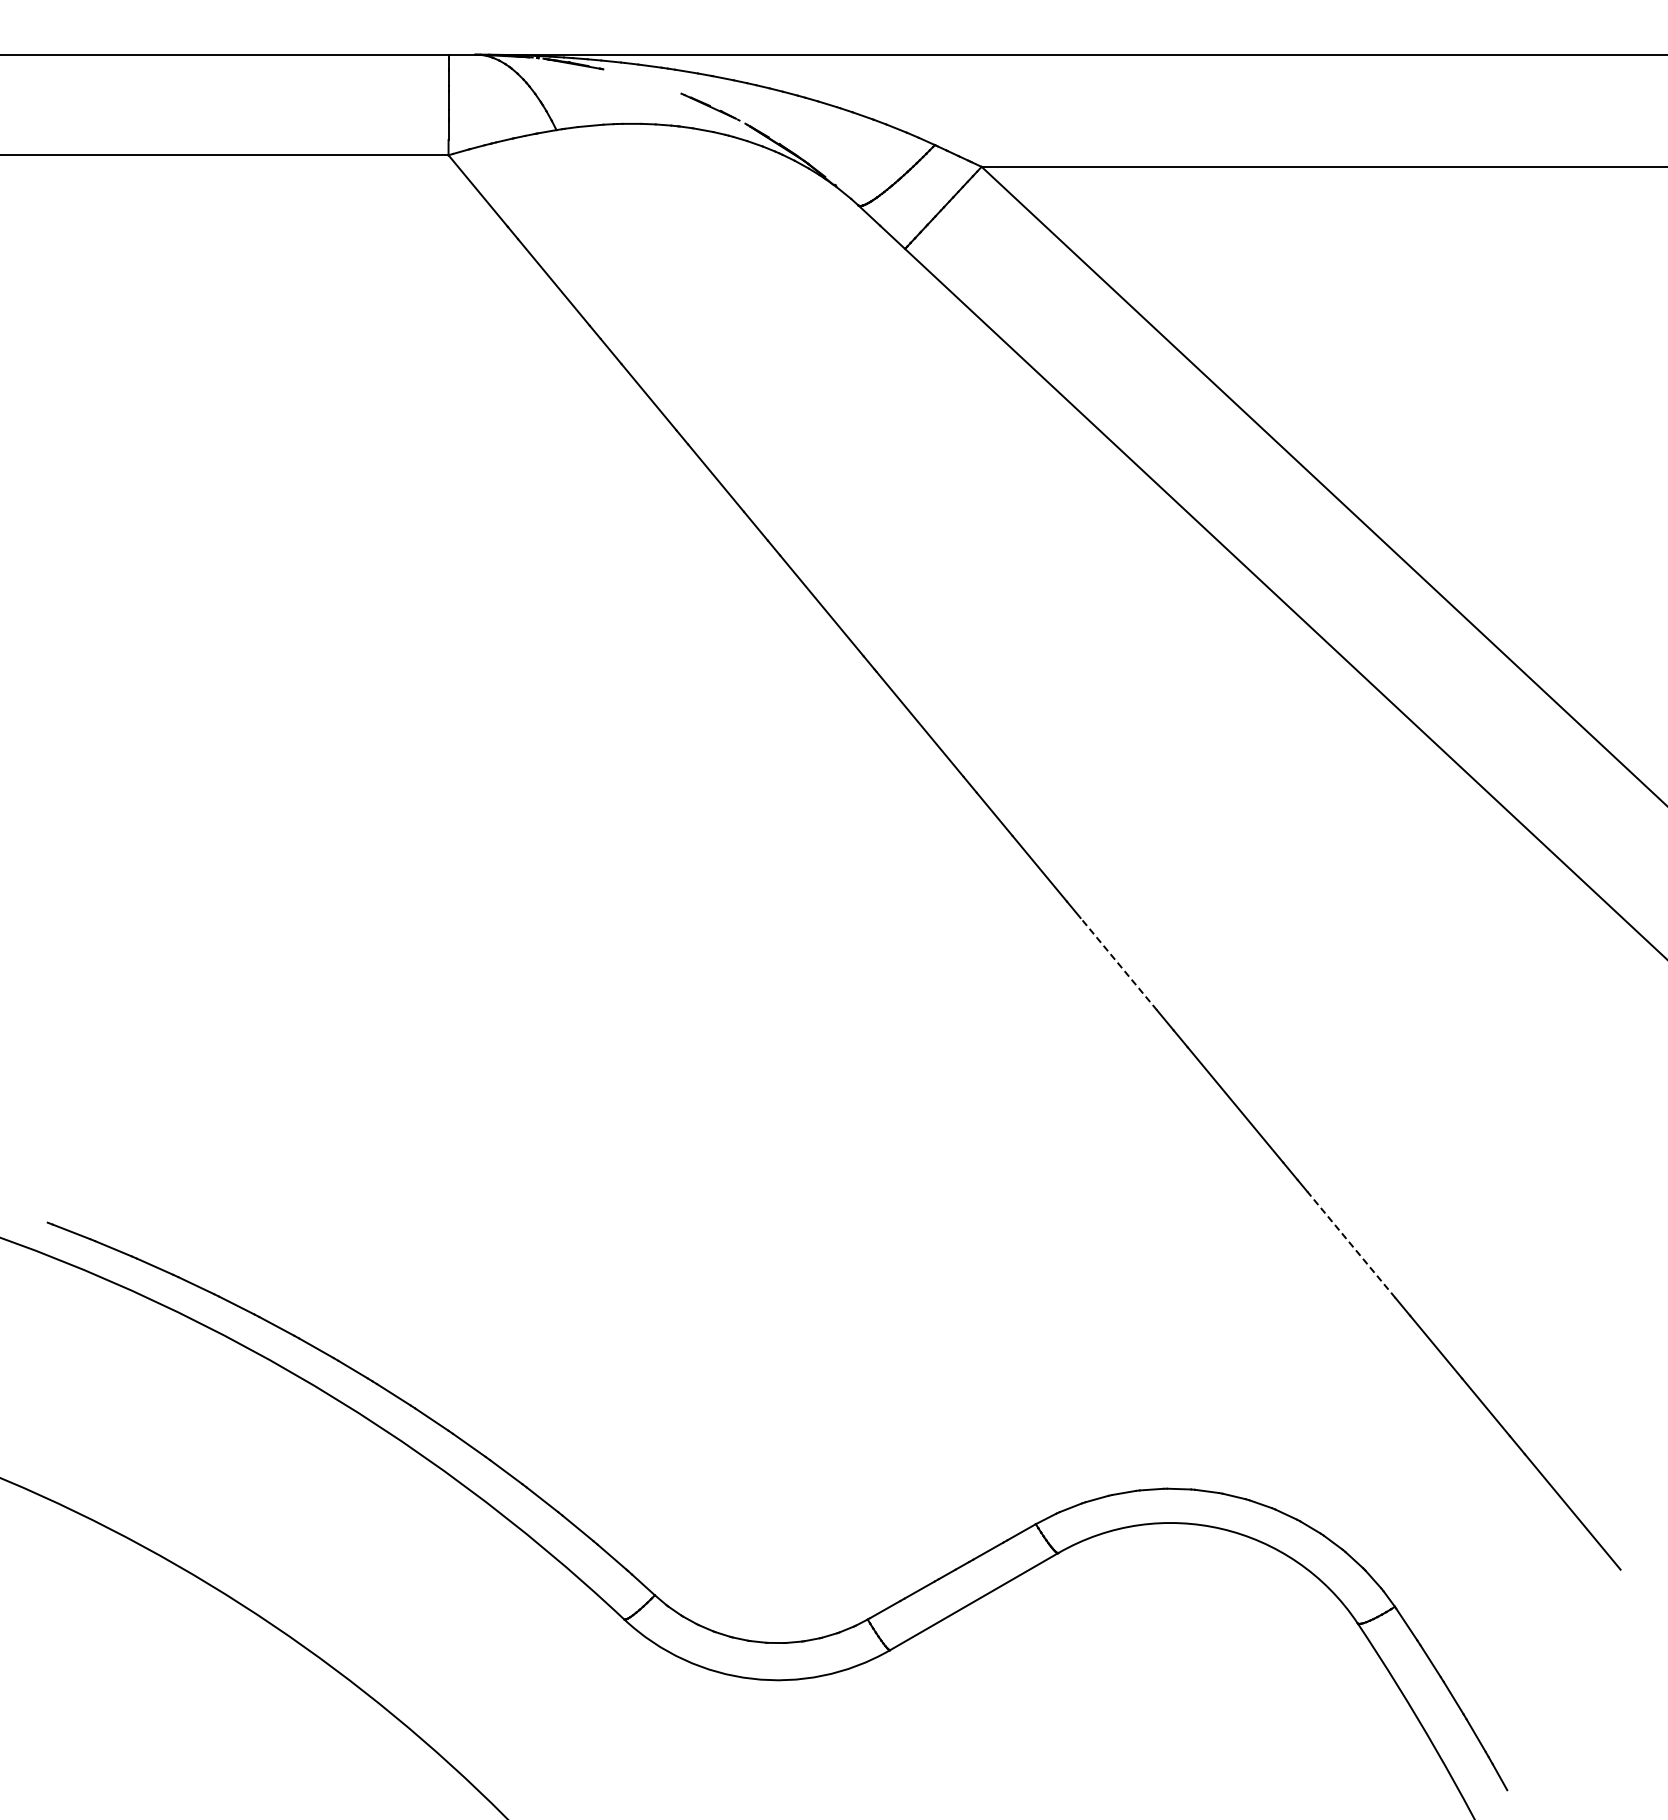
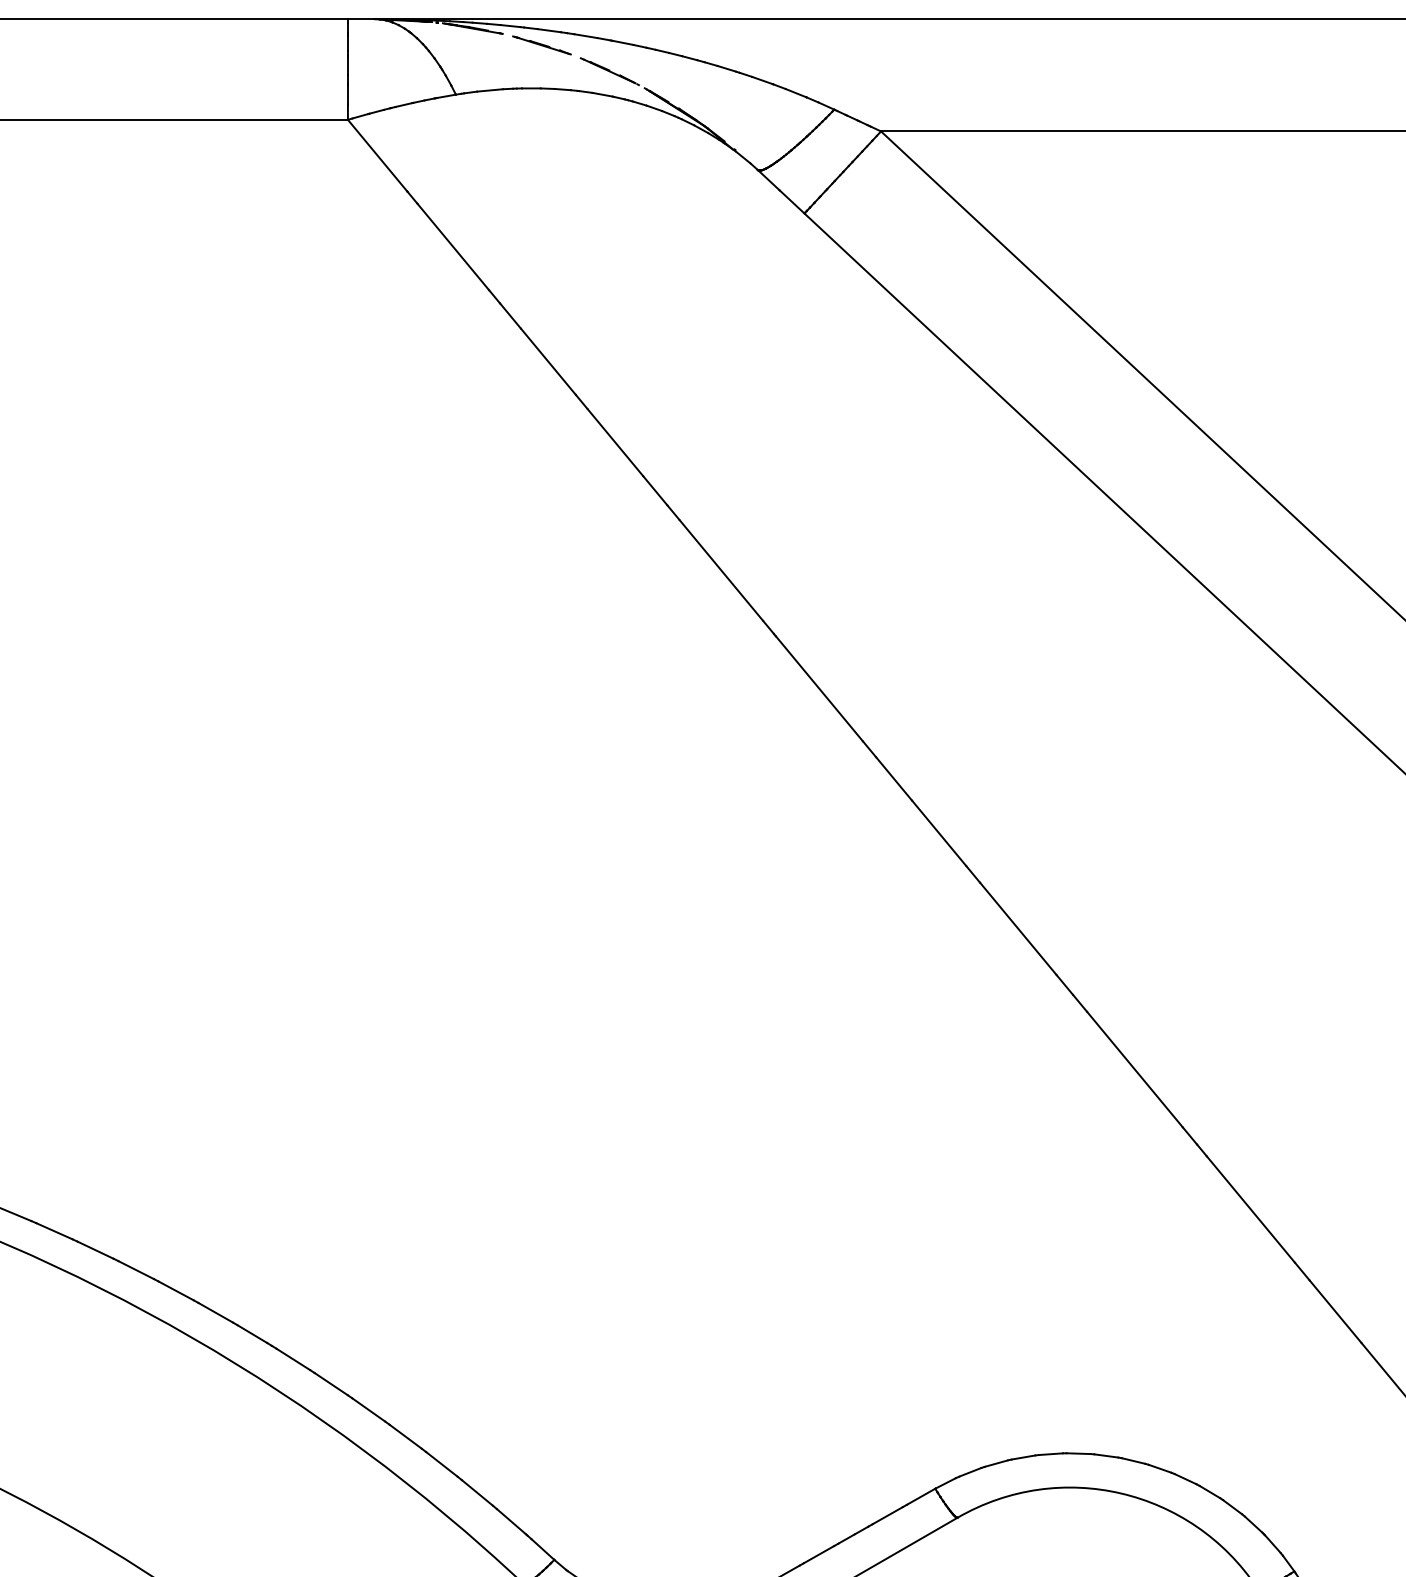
line: (642, 80) -> (541, 45), added
line: (1118, 963) -> (1017, 928), dashed -> solid
line: (1351, 1244) -> (1250, 1209), dashed -> solid

